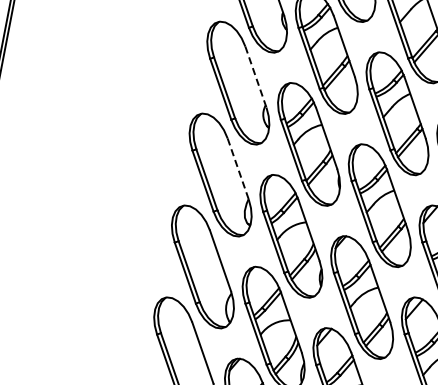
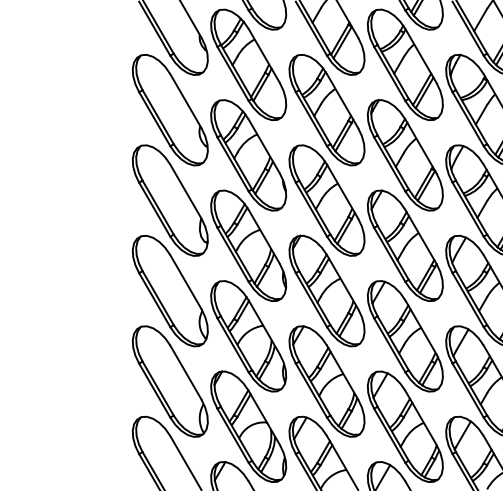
line: (256, 77) -> (186, 101), dashed -> solid
line: (238, 169) -> (186, 192), dashed -> solid

